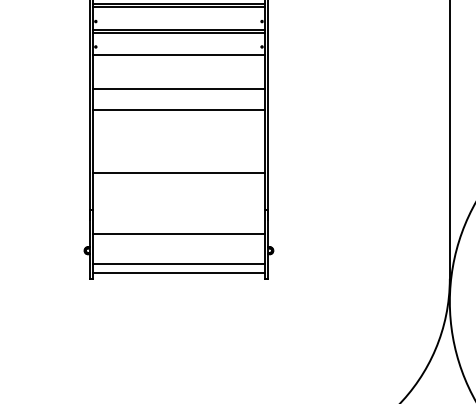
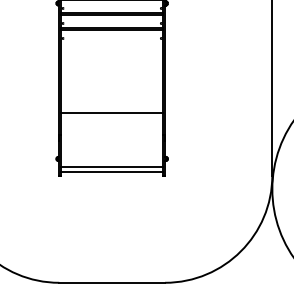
line: (179, 55) -> (112, 43), removed
line: (179, 89) -> (112, 63), removed
line: (179, 109) -> (112, 75), removed
line: (179, 234) -> (112, 149), removed

